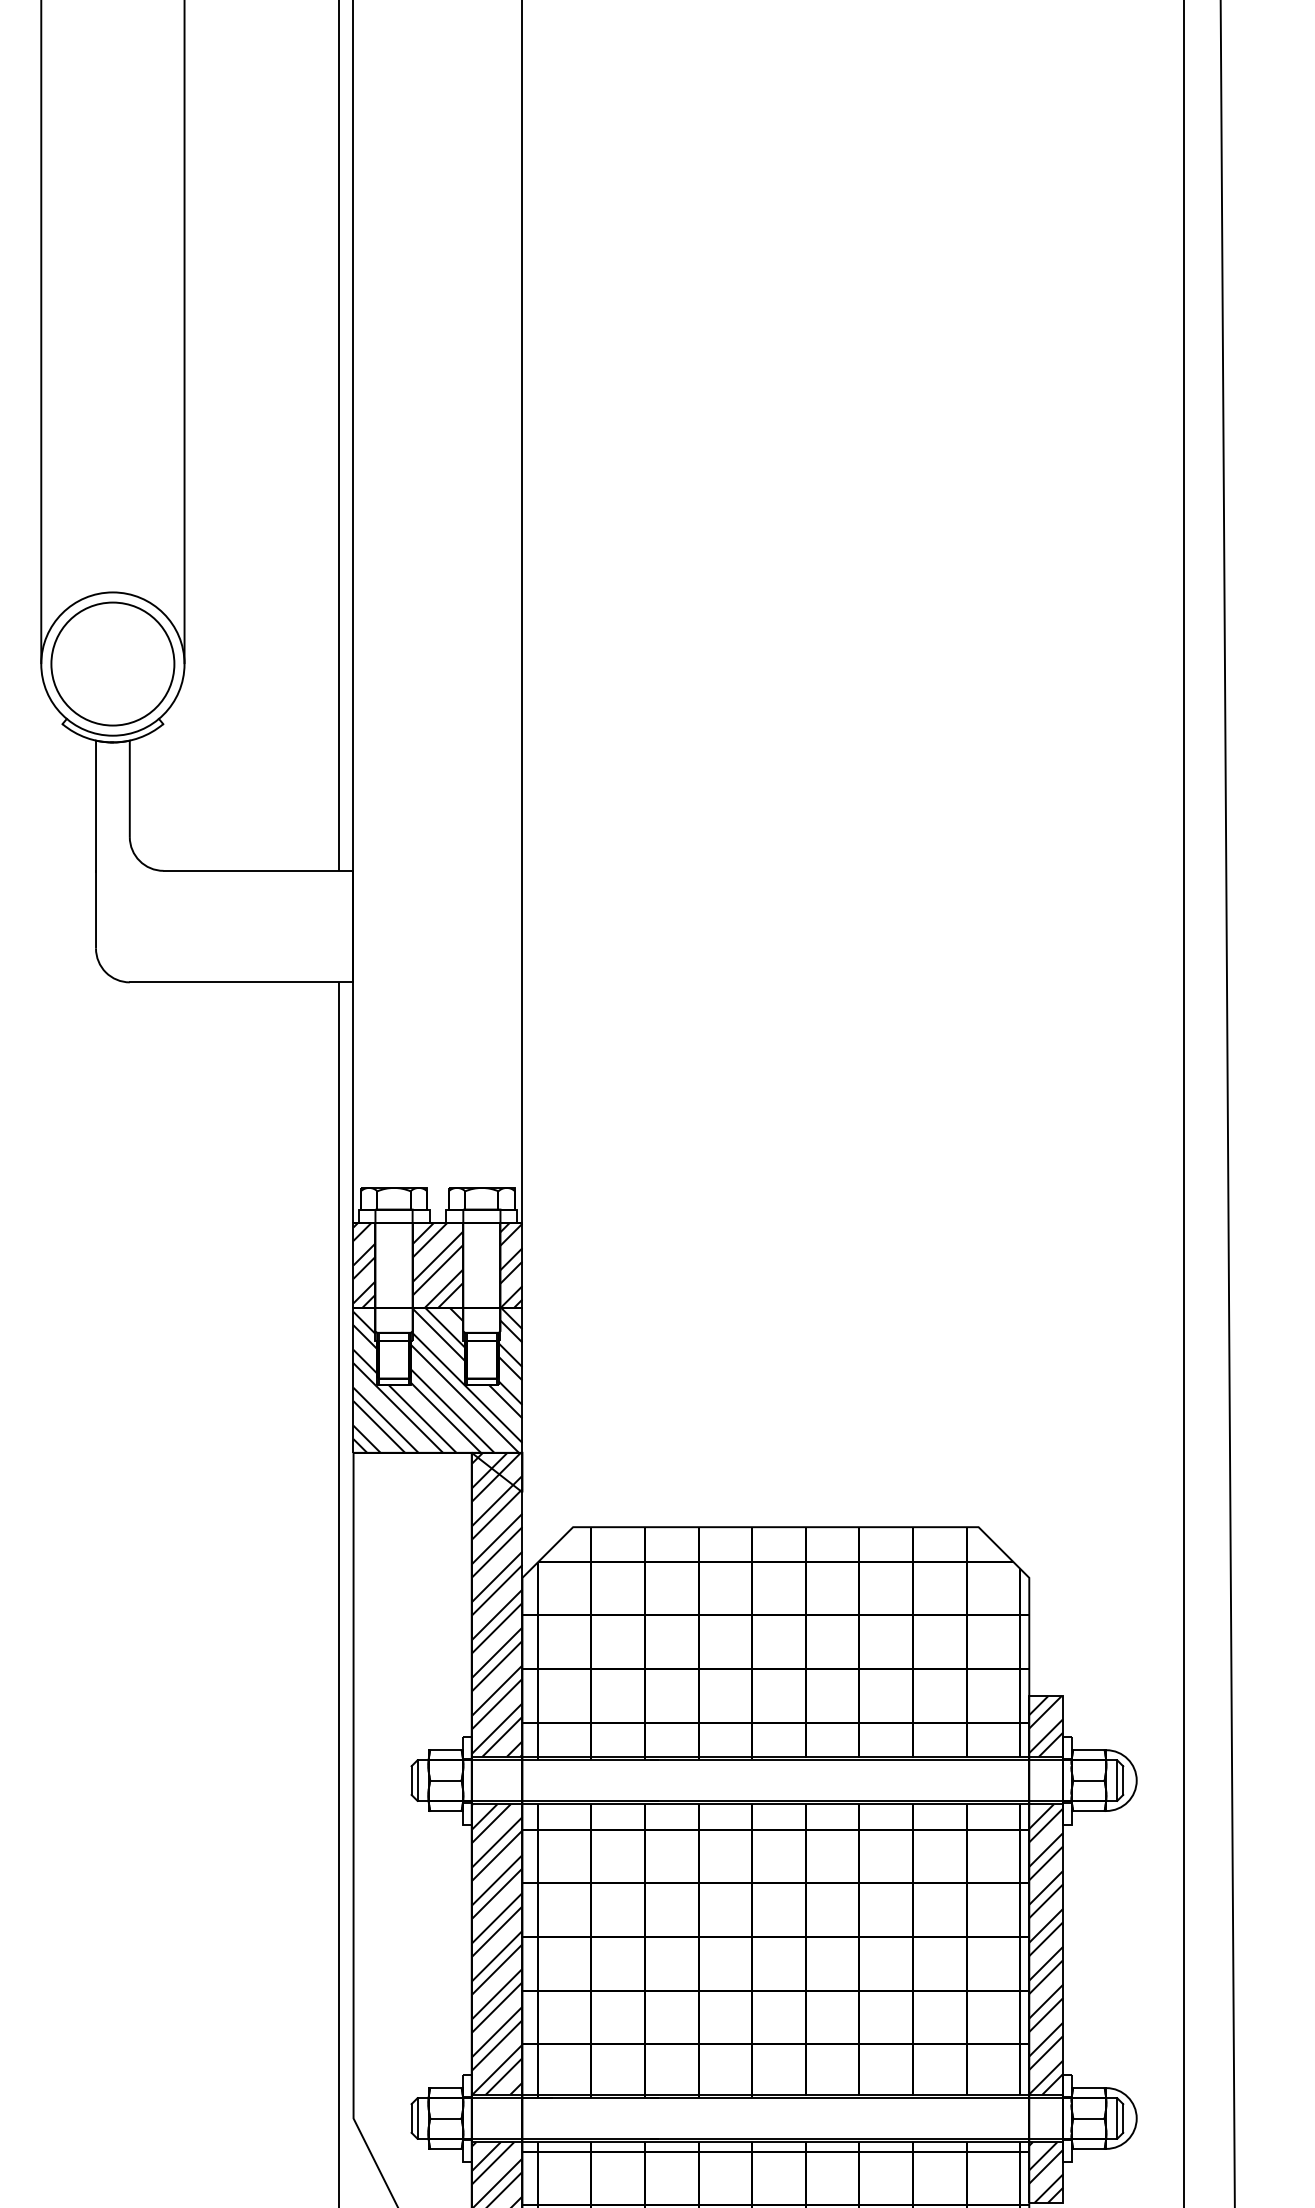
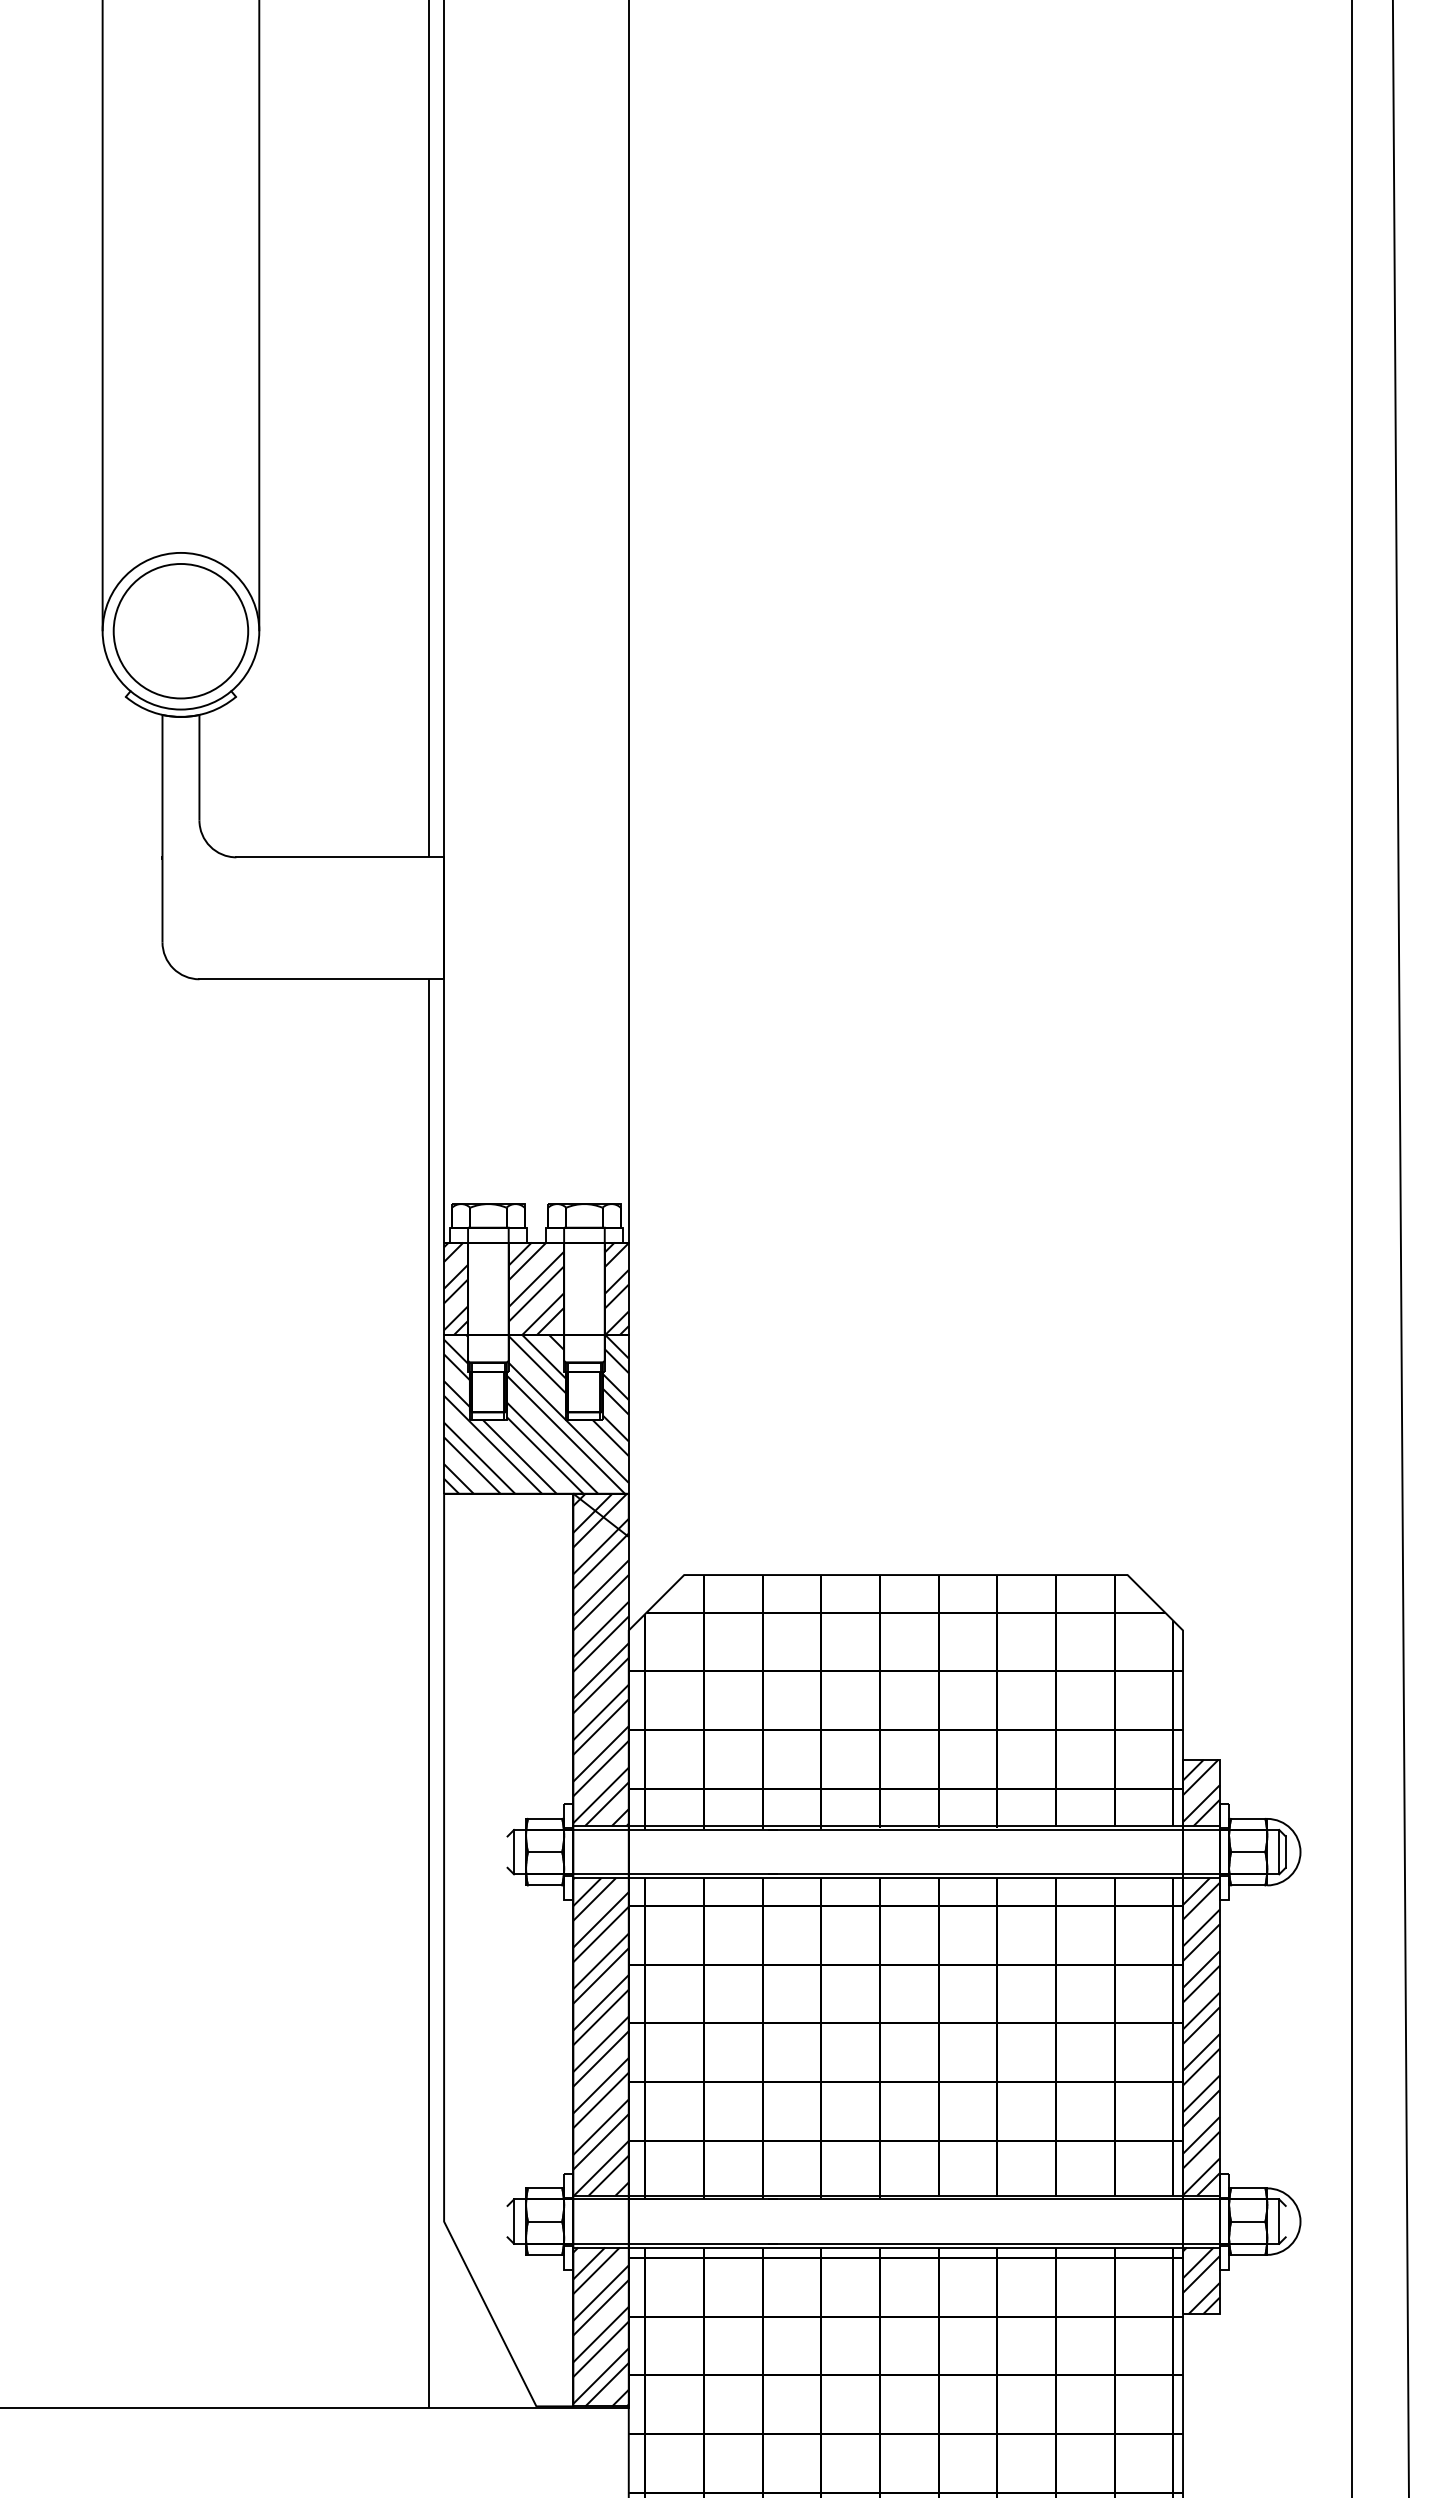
line: (411, 1780) -> (507, 1851), removed
line: (411, 2118) -> (507, 2221), removed
line: (1123, 2118) -> (1285, 2221), removed

